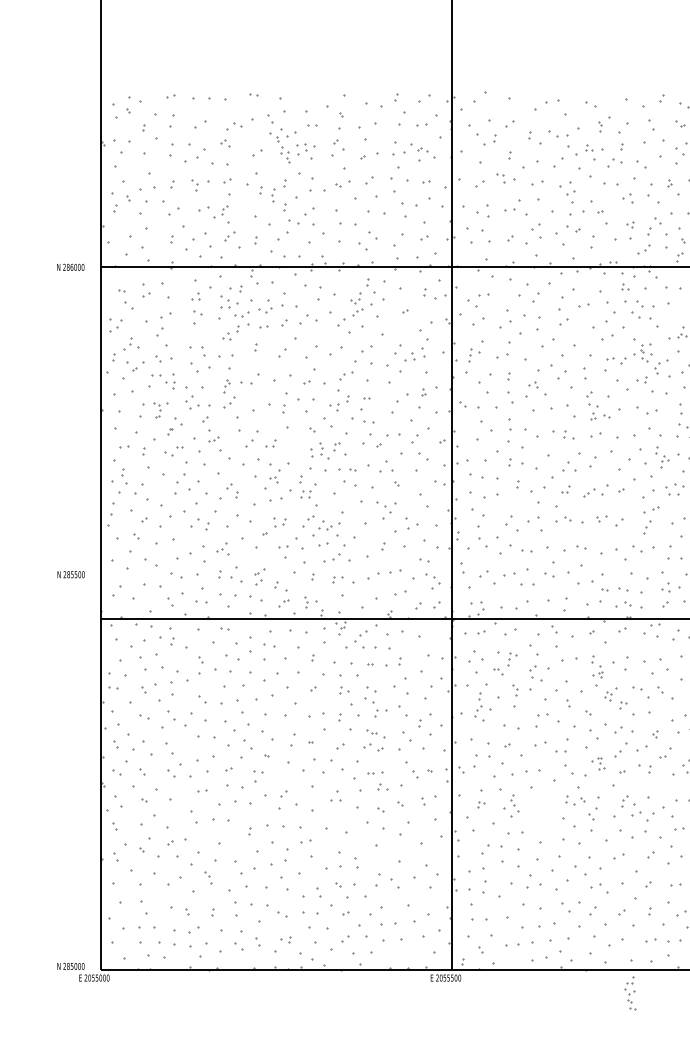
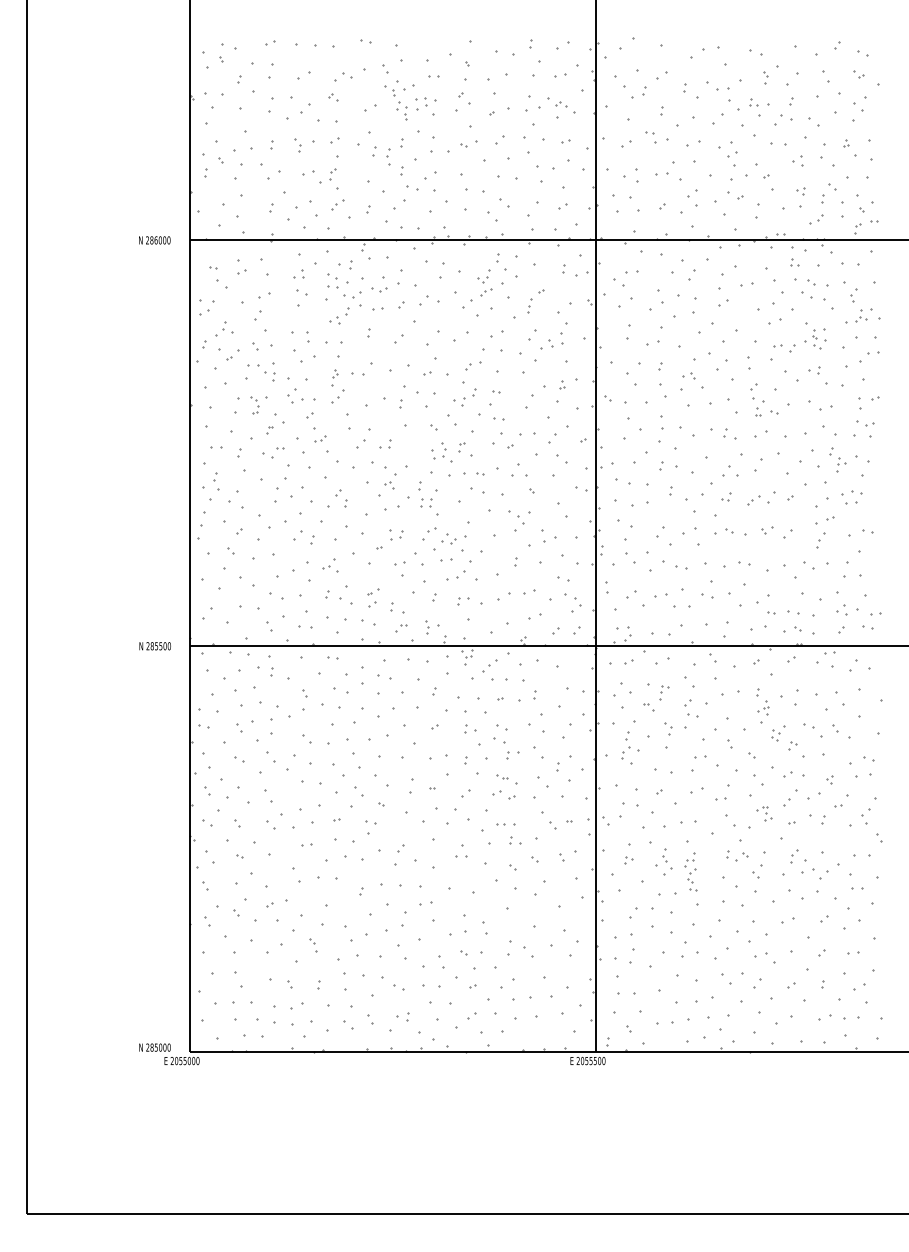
part: (469, 354) -> (529, 305), moved
part: (656, 368) -> (853, 295), moved
text: (70, 574) -> (154, 646), moved
part: (629, 993) -> (690, 871), moved

